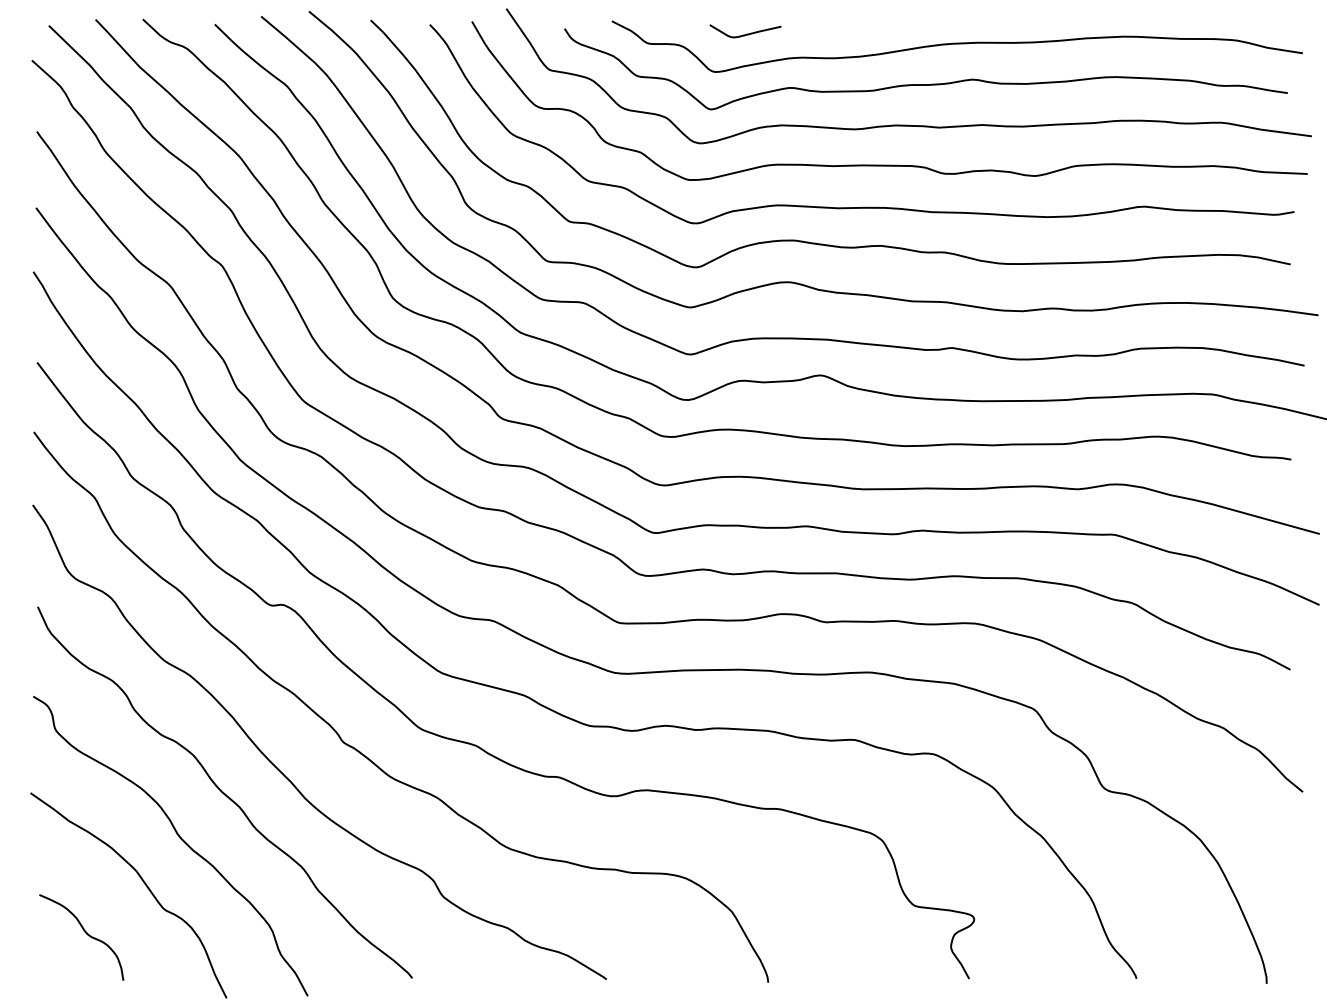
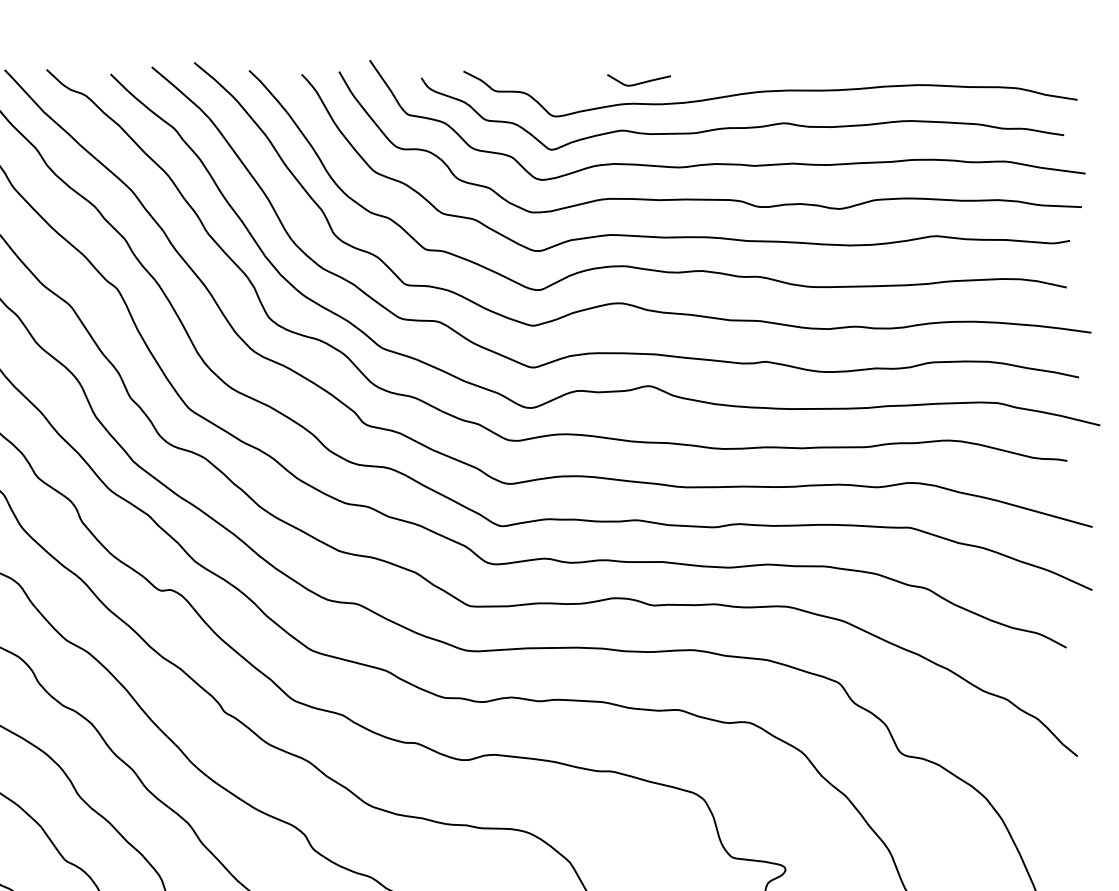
curve: (746, 33) -> (639, 82), moved

